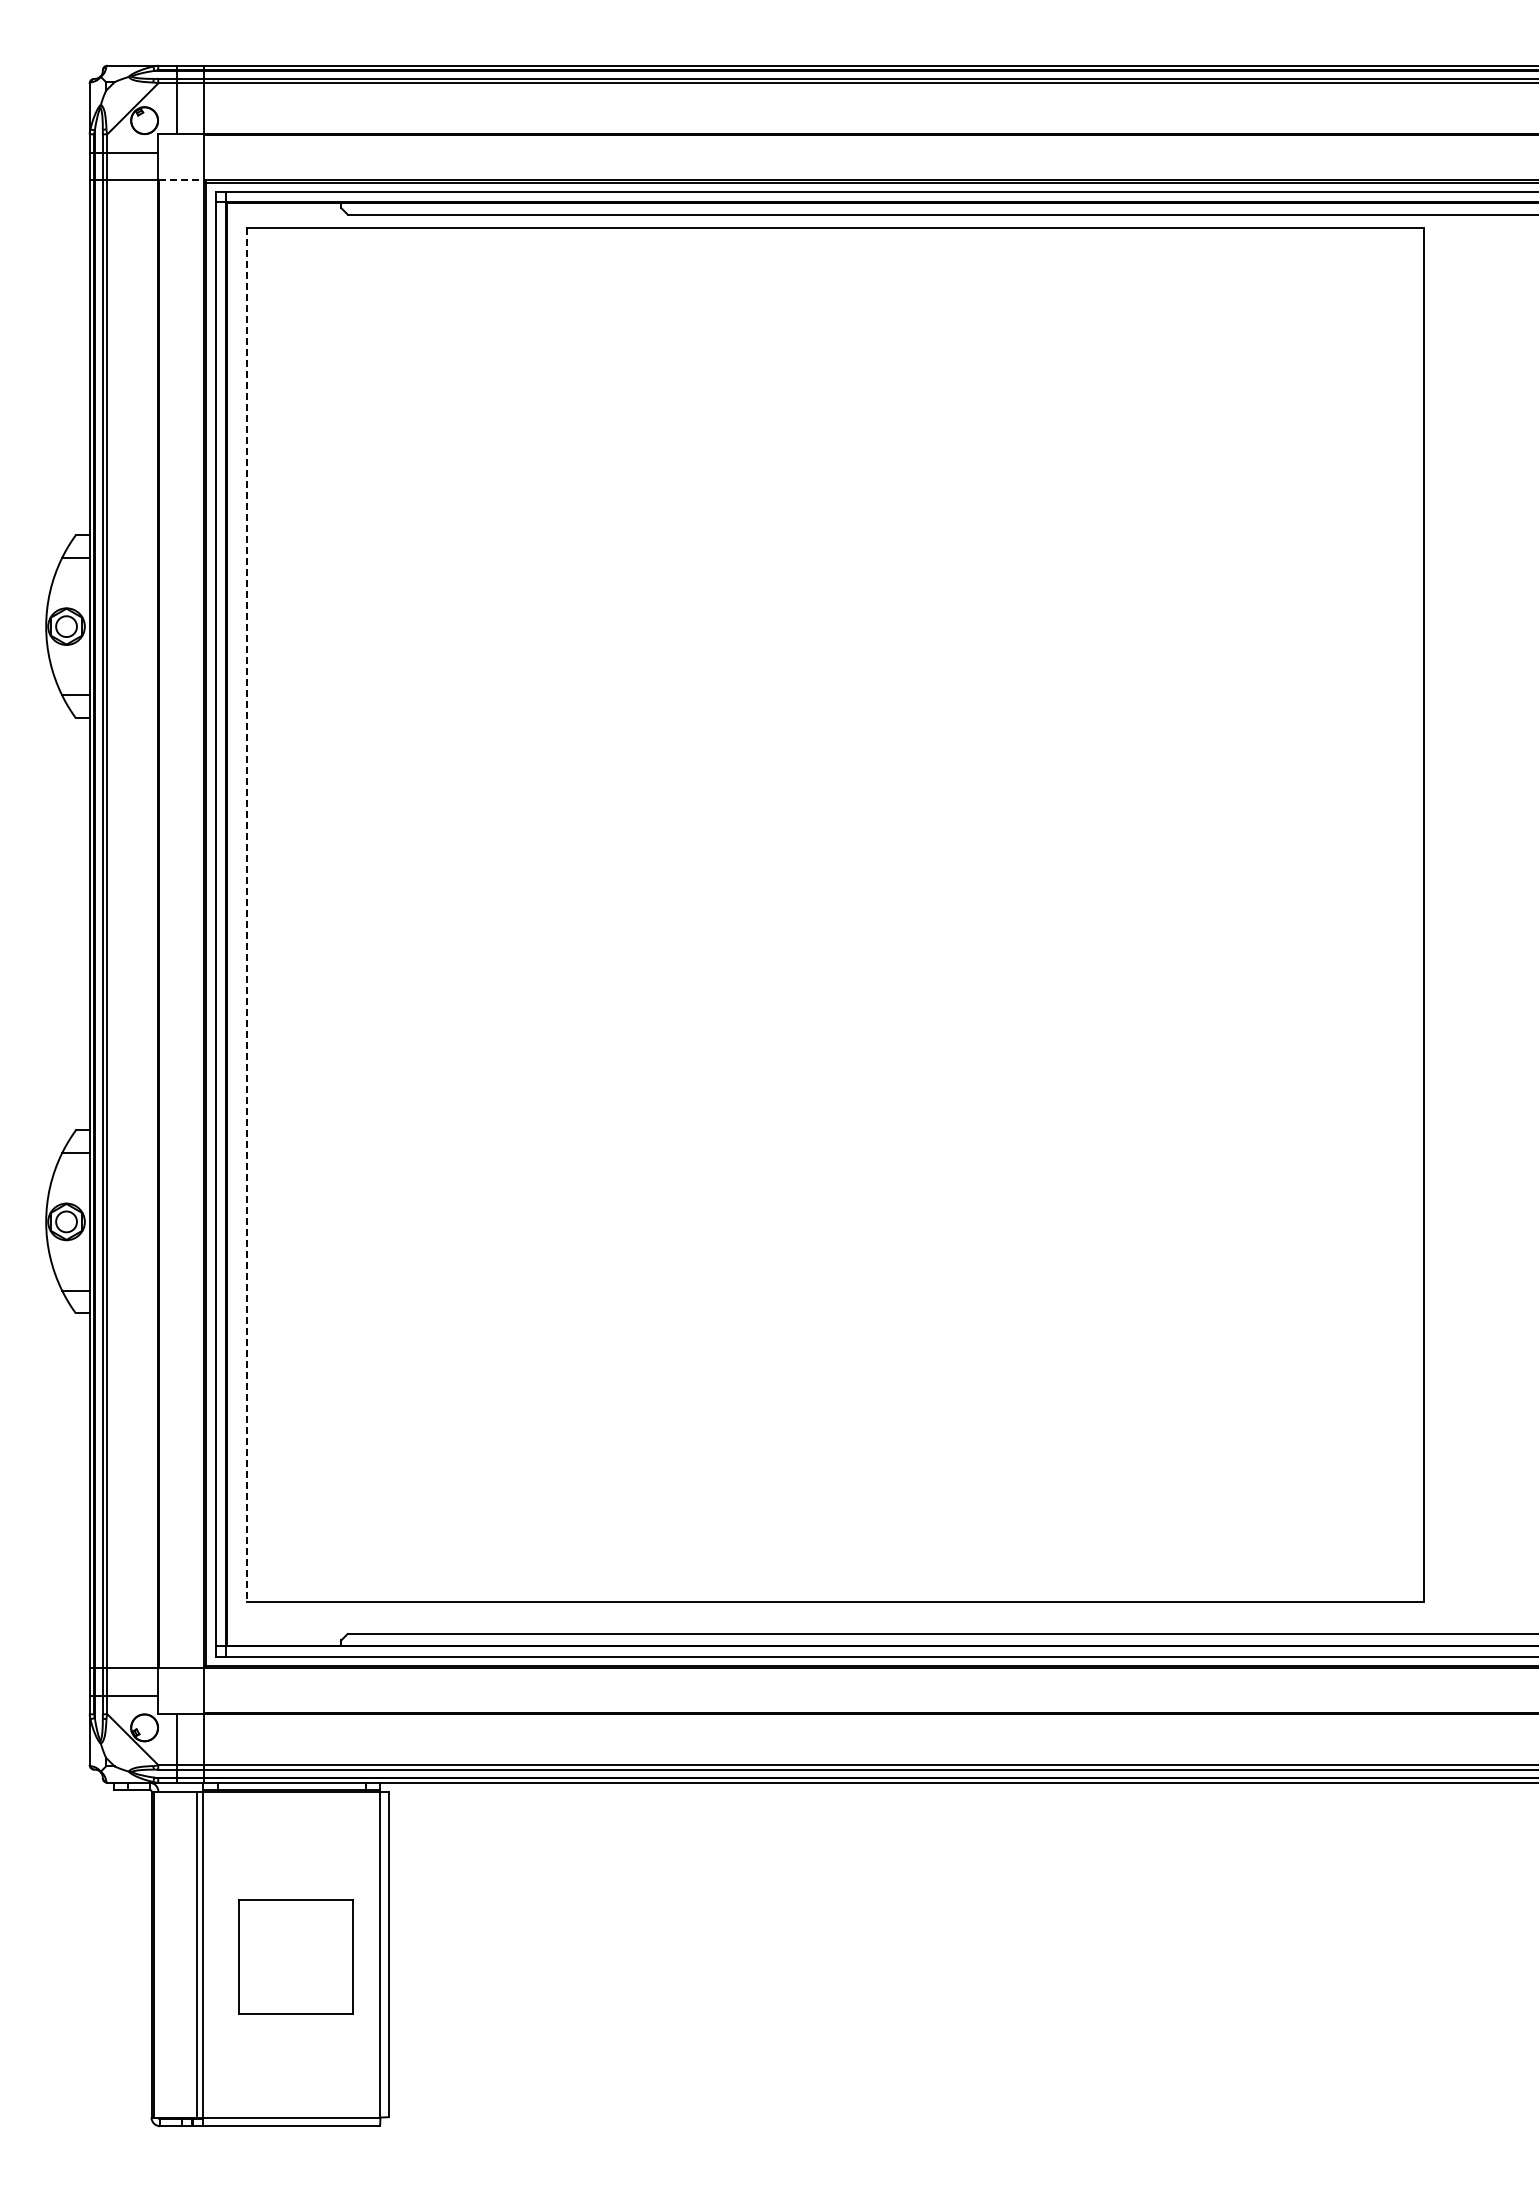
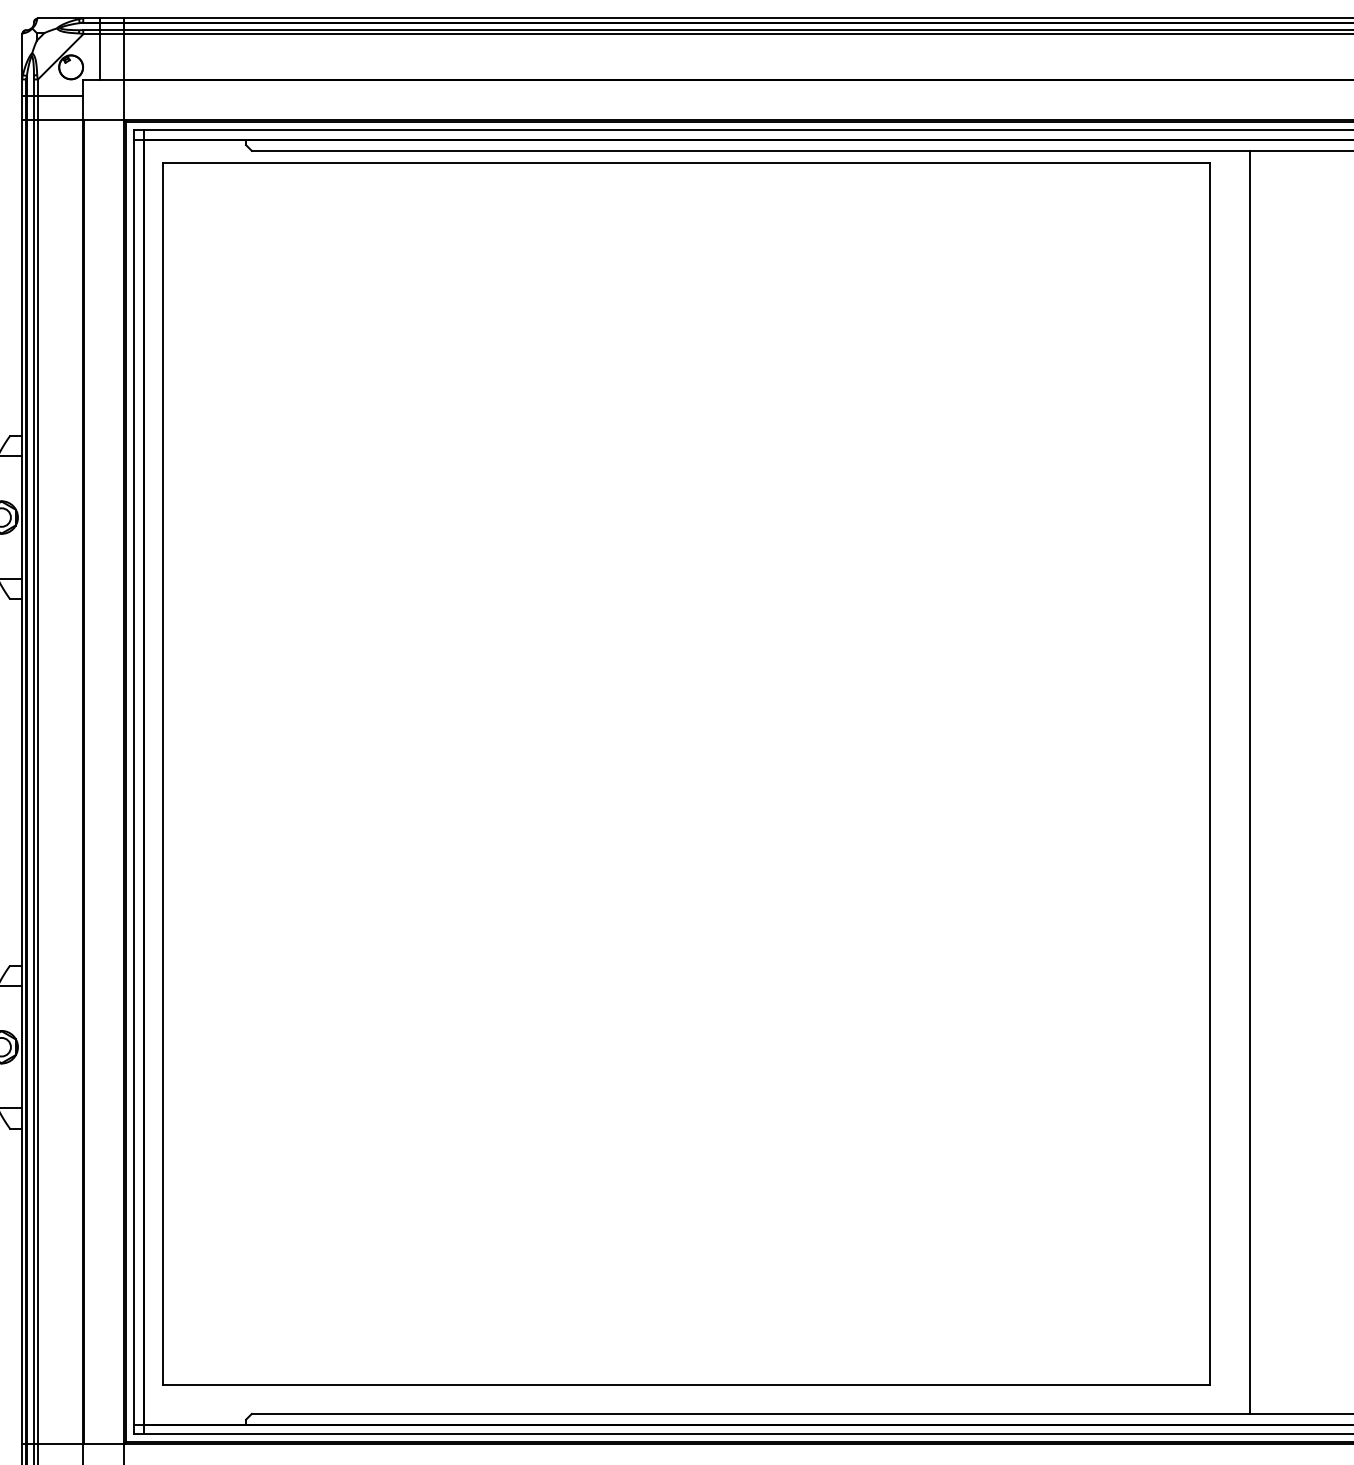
line: (182, 180) -> (104, 120), dashed -> solid
line: (247, 915) -> (162, 774), dashed -> solid
line: (1469, 924) -> (1250, 782), added

